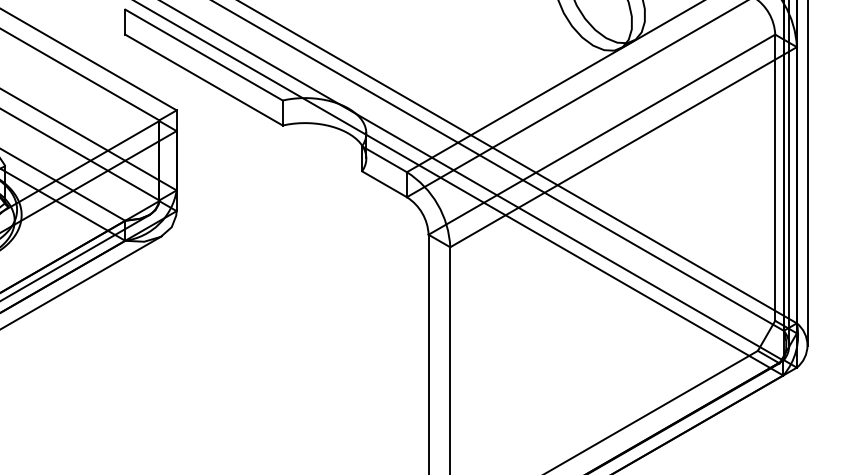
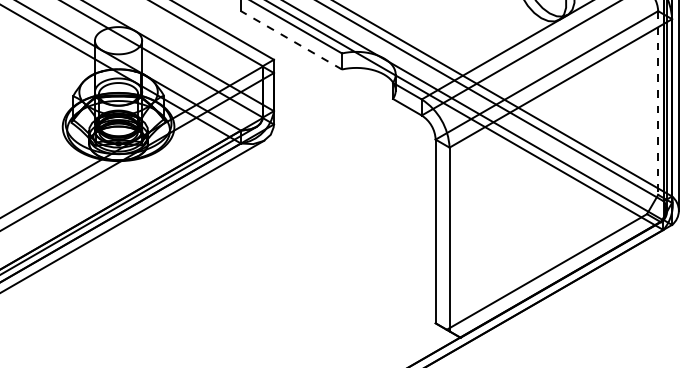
line: (204, 80) -> (291, 40), solid -> dashed
line: (775, 178) -> (658, 103), solid -> dashed

